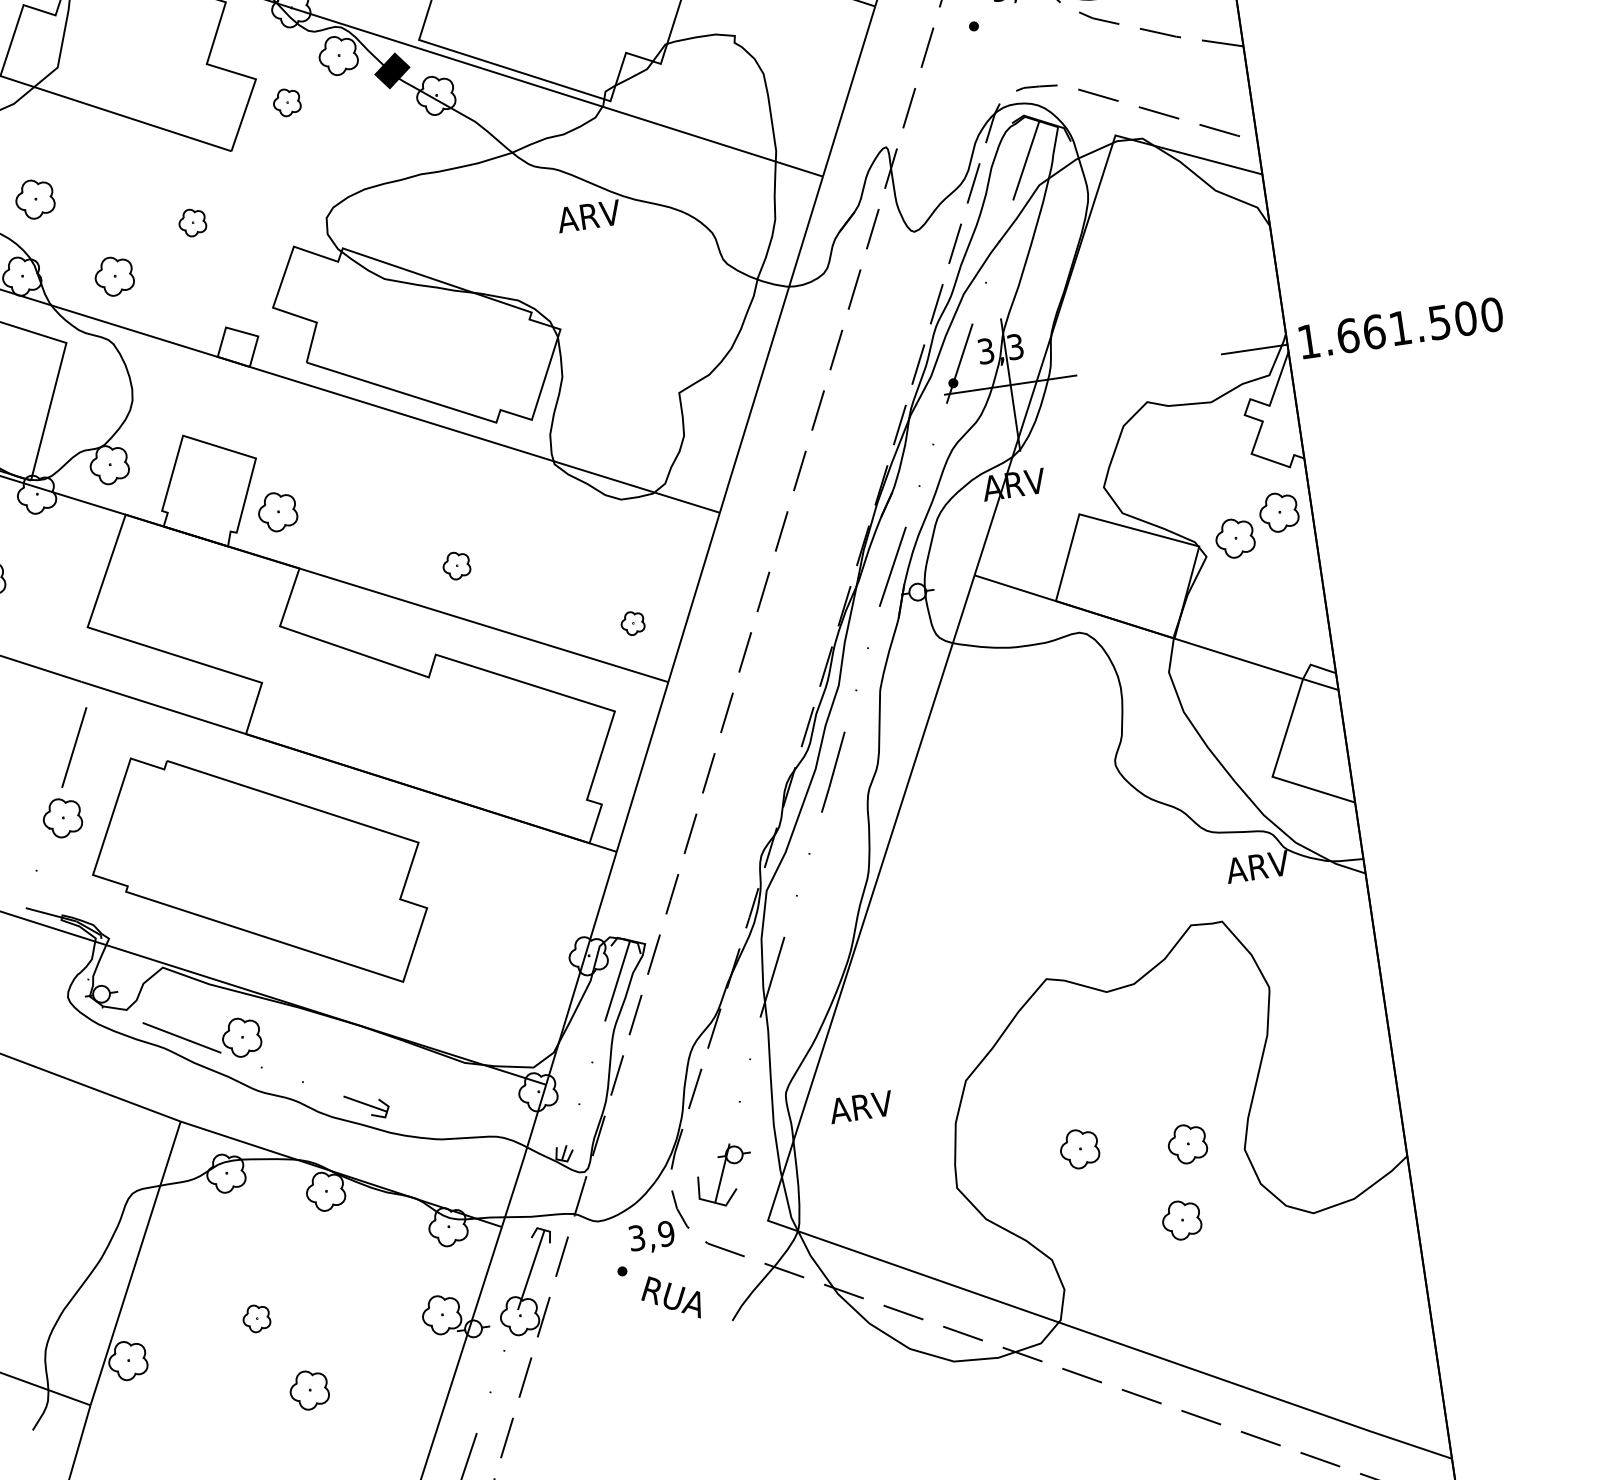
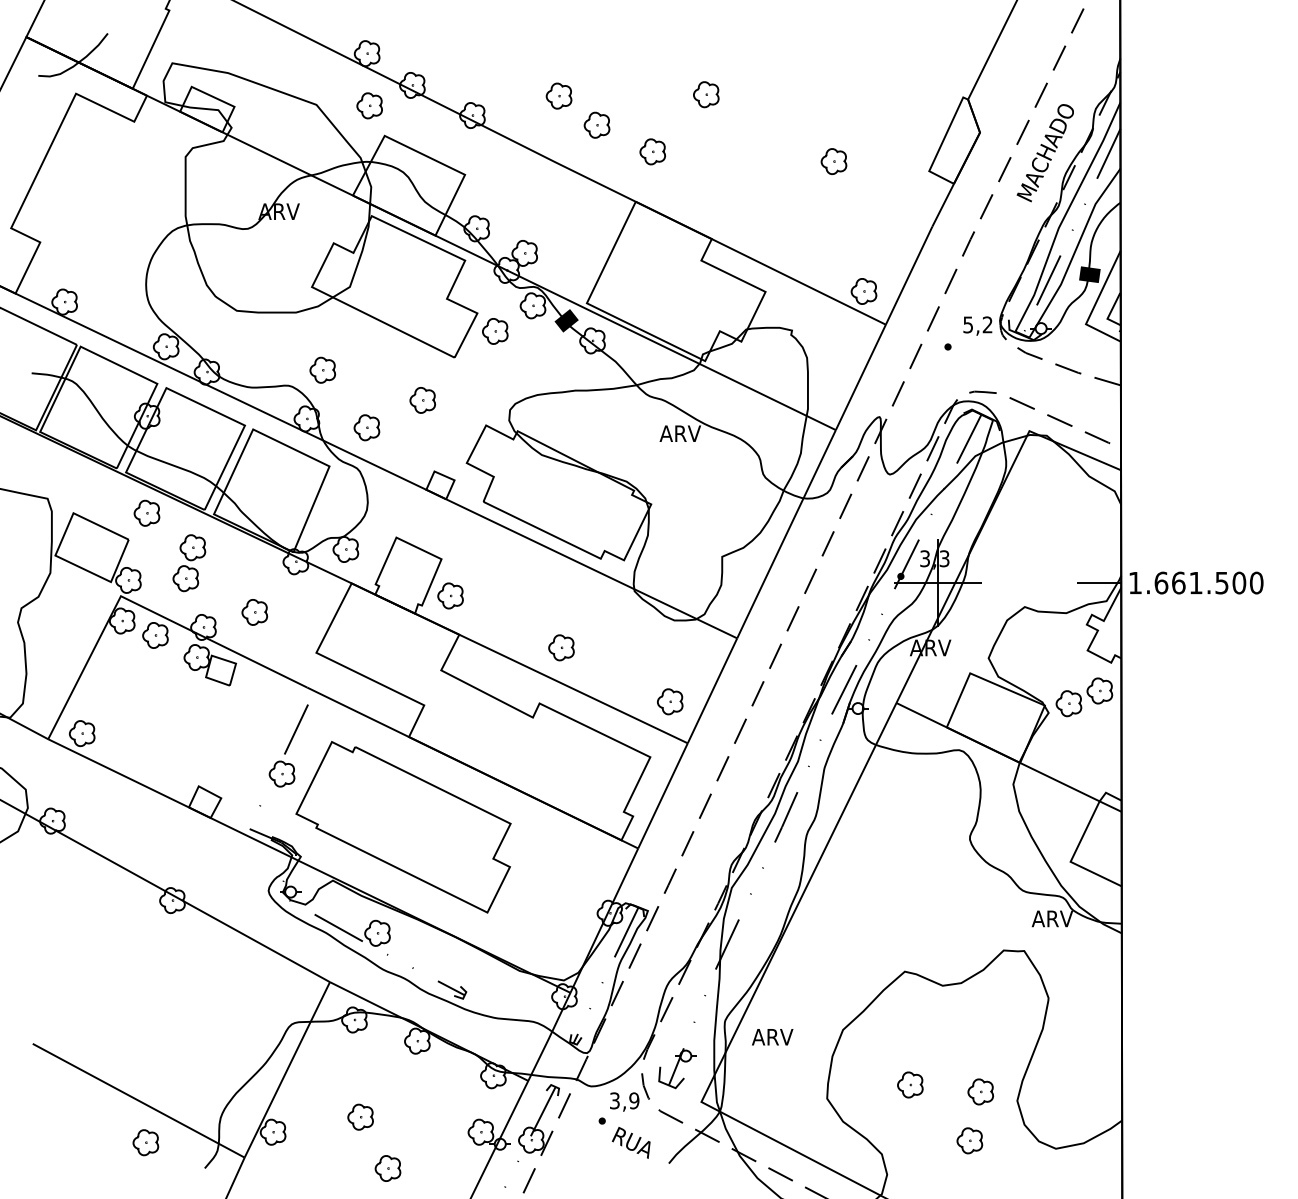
part: (287, 102) -> (495, 331), size x1.43
part: (192, 222) -> (422, 400), size x1.43
part: (456, 565) -> (561, 647), size x1.43
part: (633, 622) -> (670, 701), size x1.67
part: (256, 1317) -> (360, 1116), size x1.43

